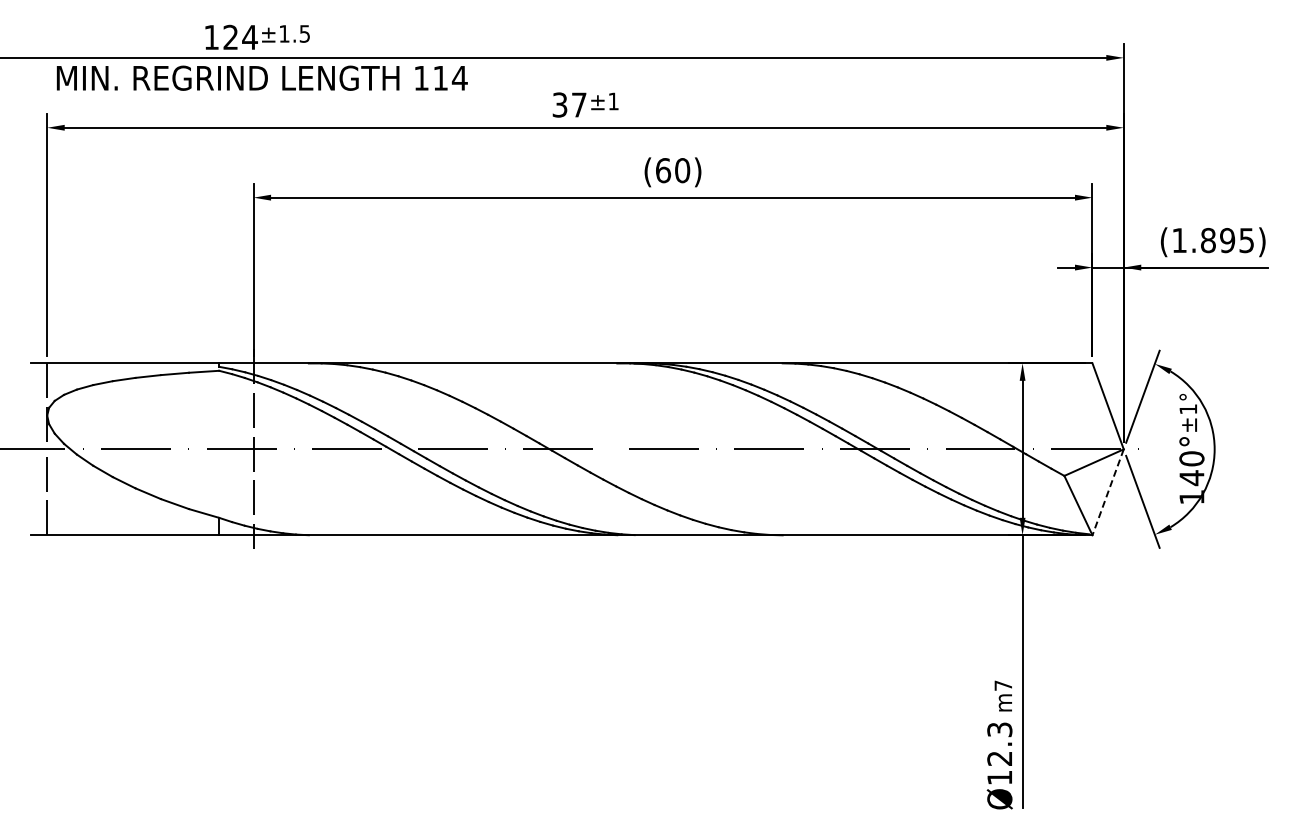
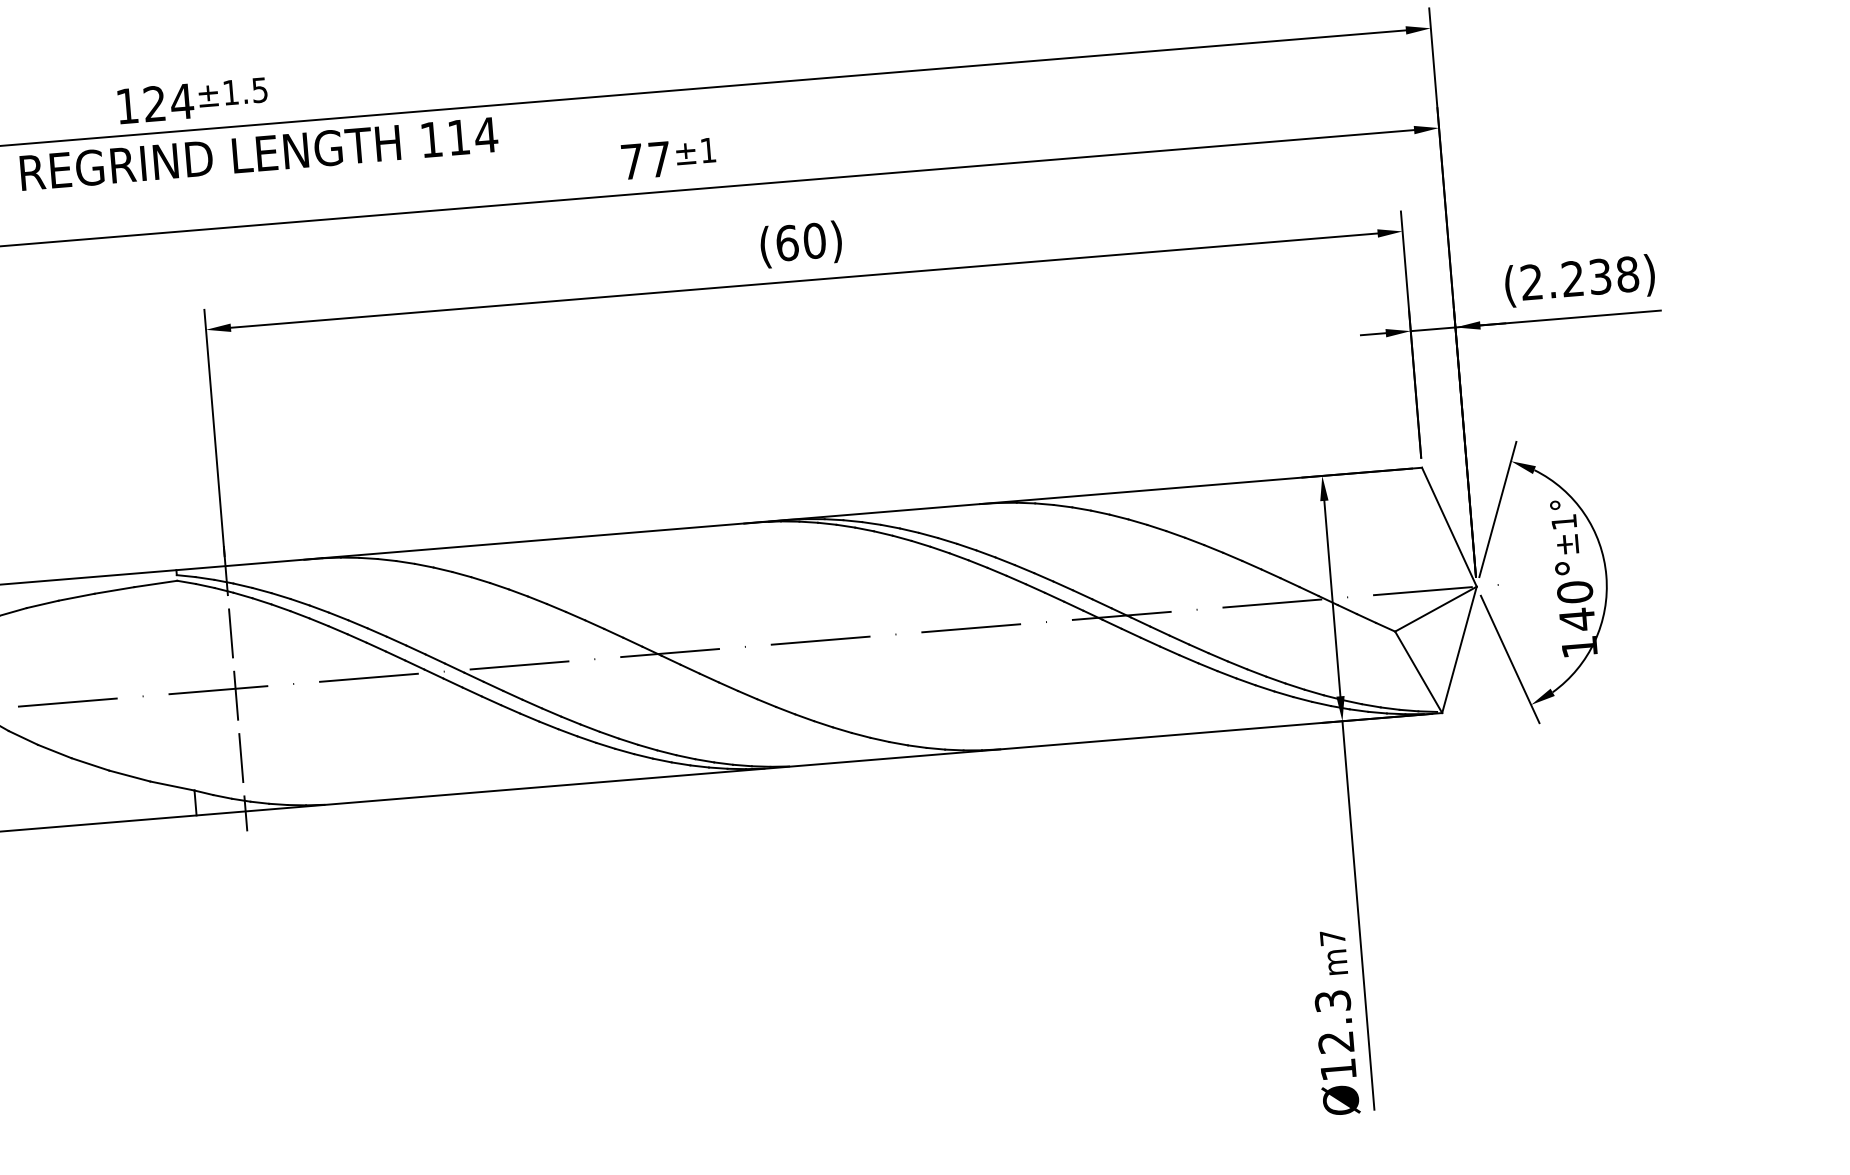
text: (559, 104) -> (631, 161), 37 -> 77
text: (1213, 240) -> (1580, 278), (1.895) -> (2.238)
line: (1108, 492) -> (1460, 650), dashed -> solid

